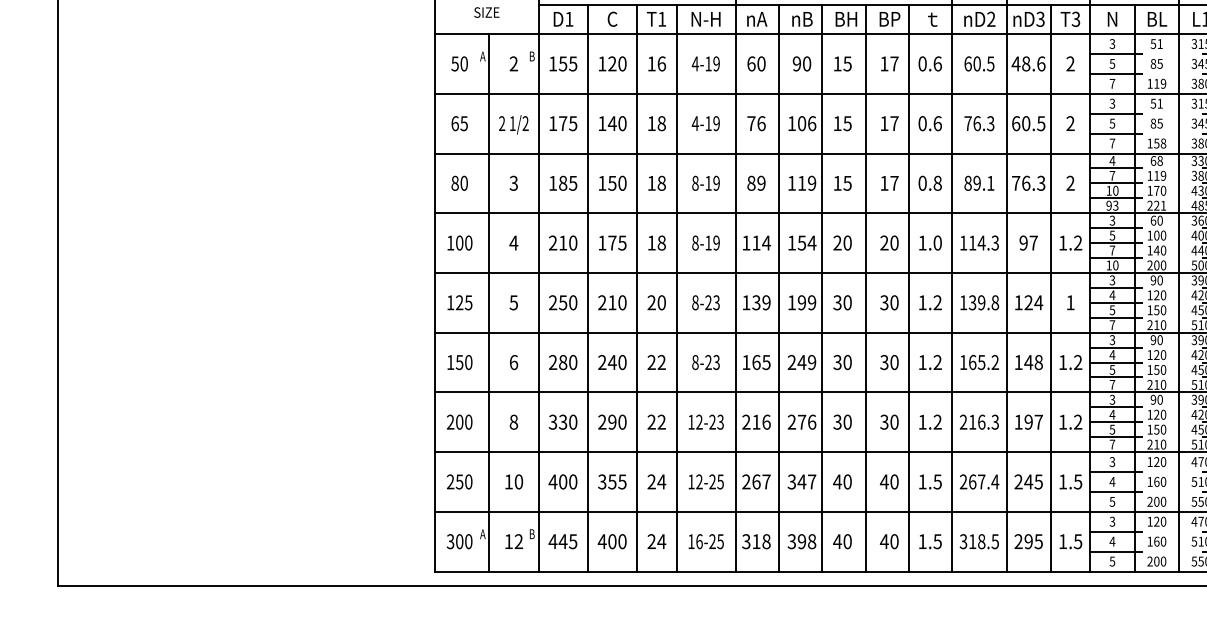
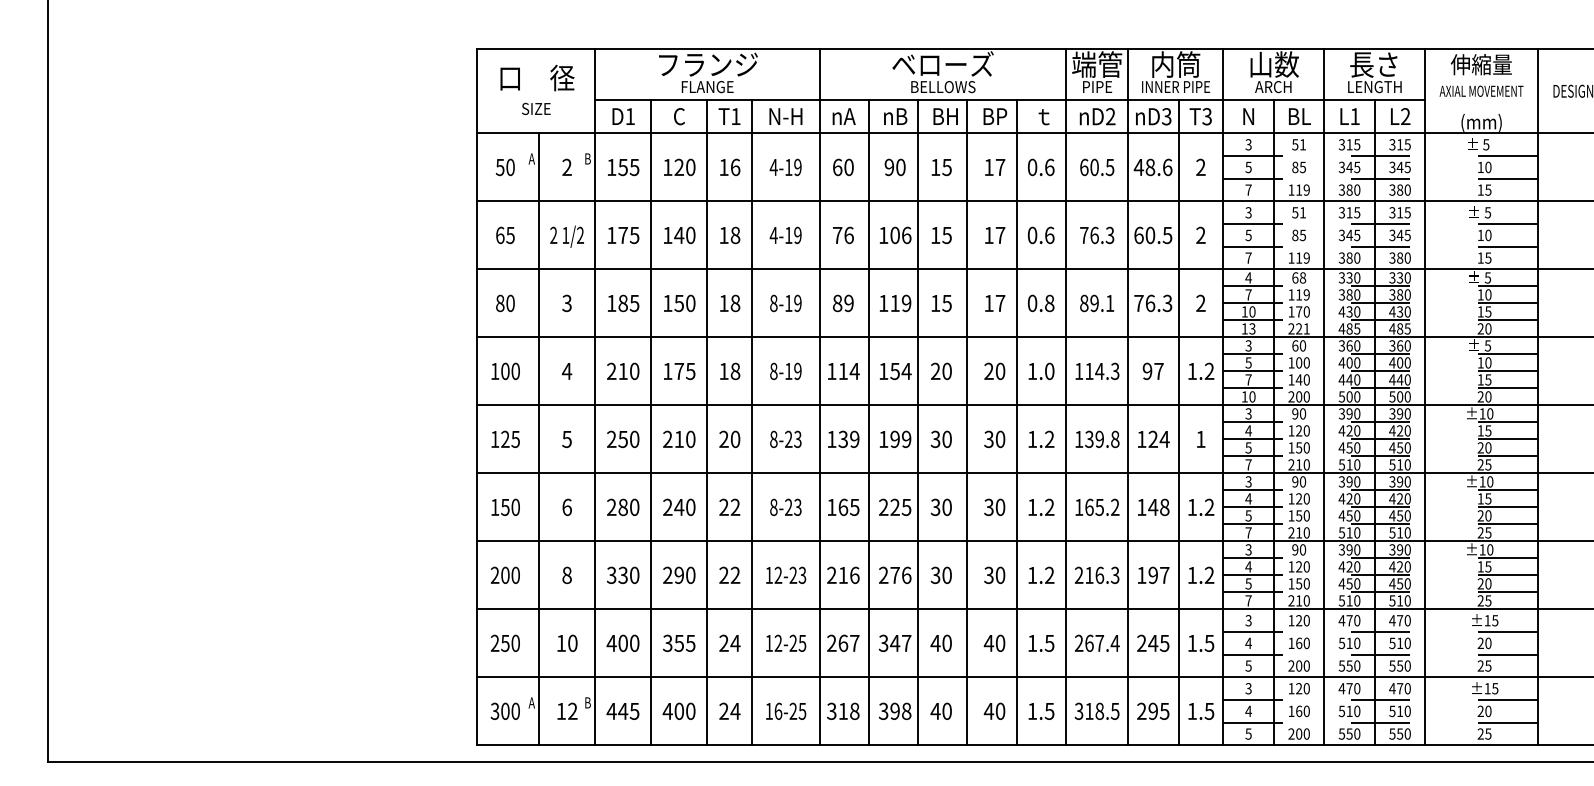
text: (1159, 143) -> (1302, 257), 158 -> 119
text: (1108, 205) -> (1244, 328), 93 -> 13
text: (806, 361) -> (900, 506), 249 -> 225

